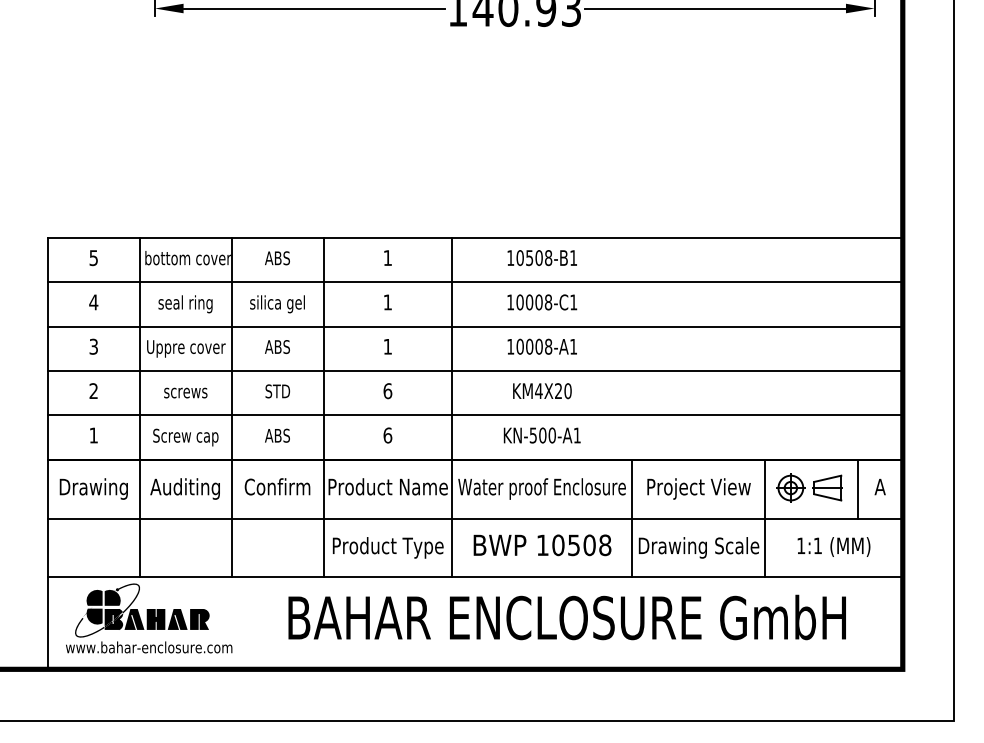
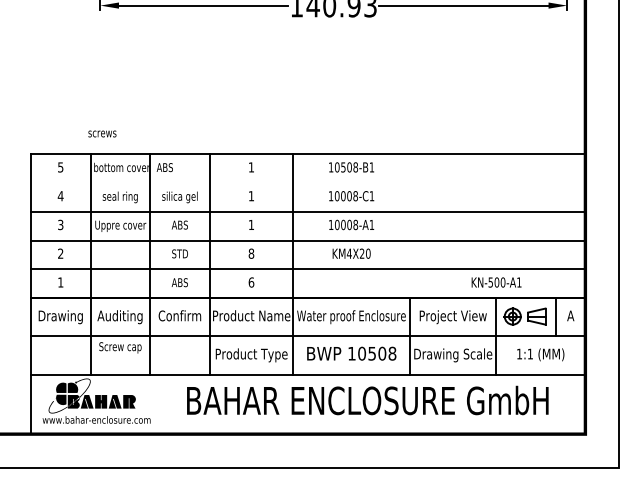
text: (276, 258) -> (164, 167), moved
line: (474, 282) -> (307, 183), removed
text: (387, 390) -> (251, 253), 6 -> 8
text: (185, 392) -> (102, 133), moved
text: (542, 435) -> (496, 282), moved
text: (185, 437) -> (120, 347), moved

